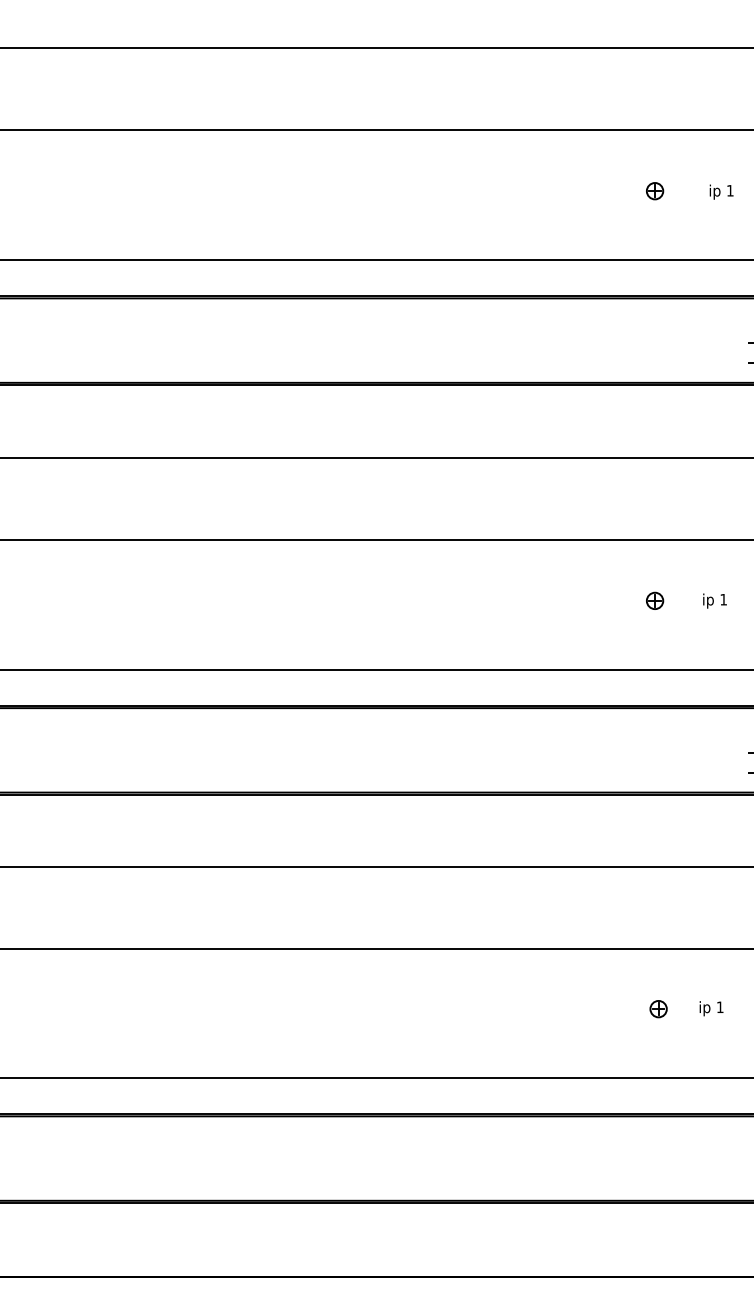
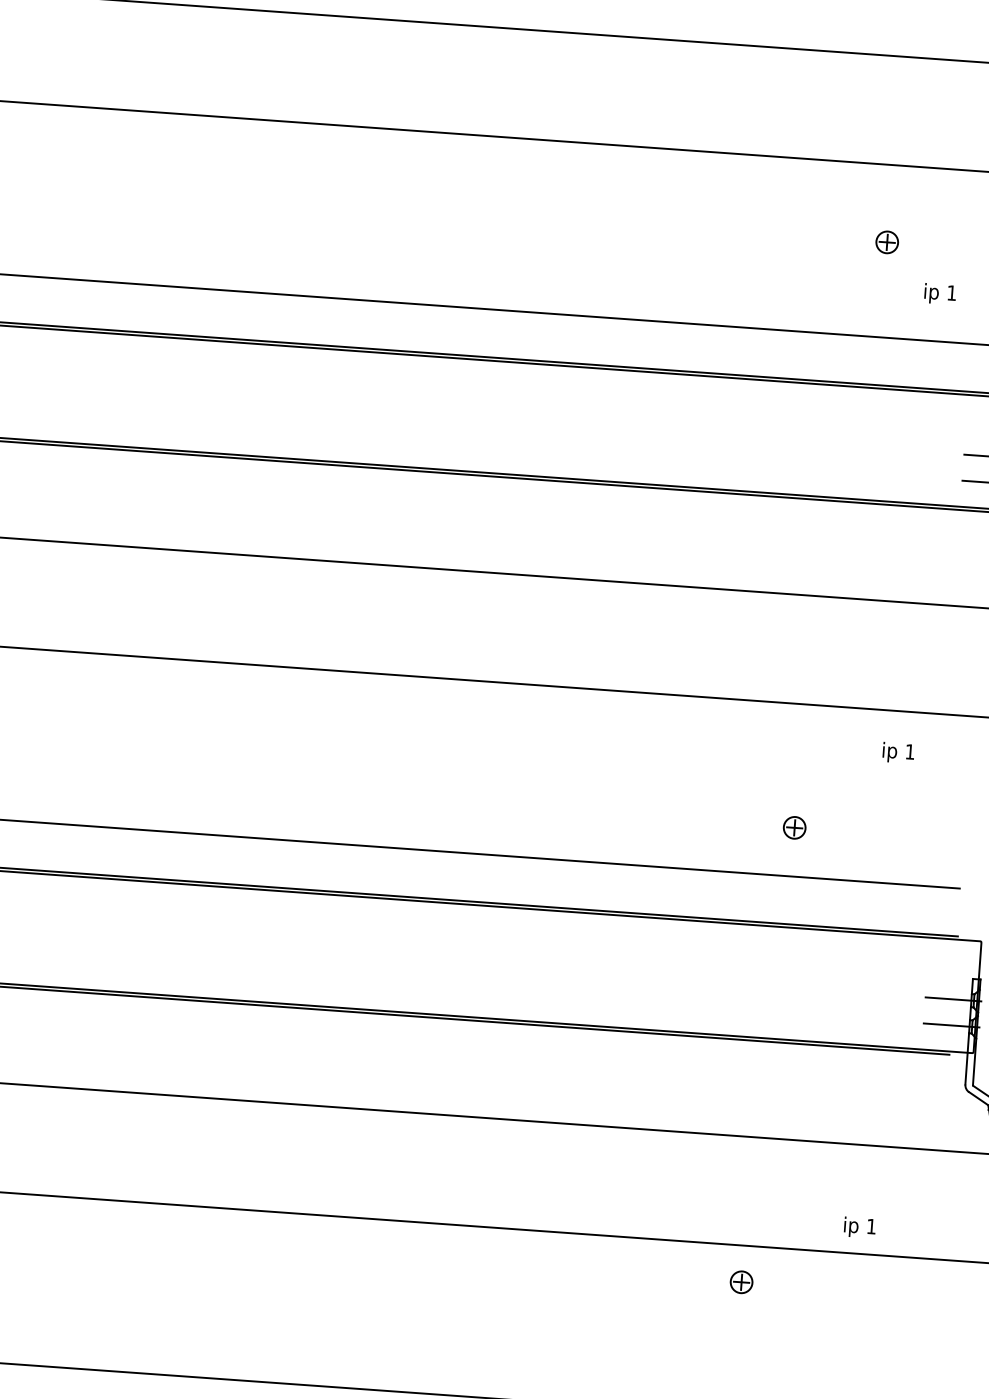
part: (655, 191) -> (887, 242), moved
text: (721, 191) -> (940, 293), moved
part: (655, 600) -> (795, 827), moved
text: (714, 600) -> (897, 752), moved
text: (711, 1008) -> (859, 1227), moved
part: (658, 1009) -> (741, 1282), moved

